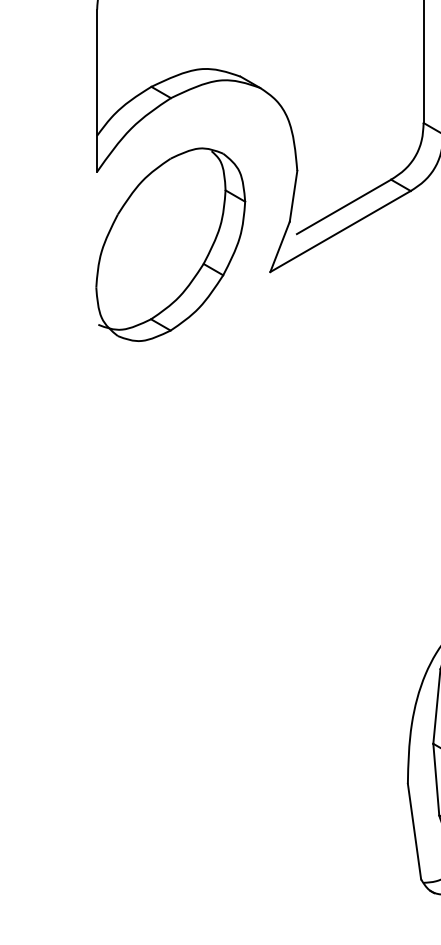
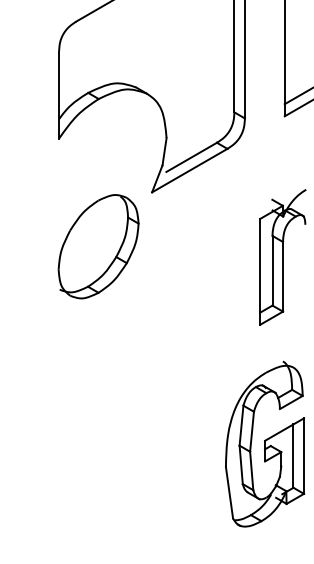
part: (170, 244) -> (98, 246), moved

